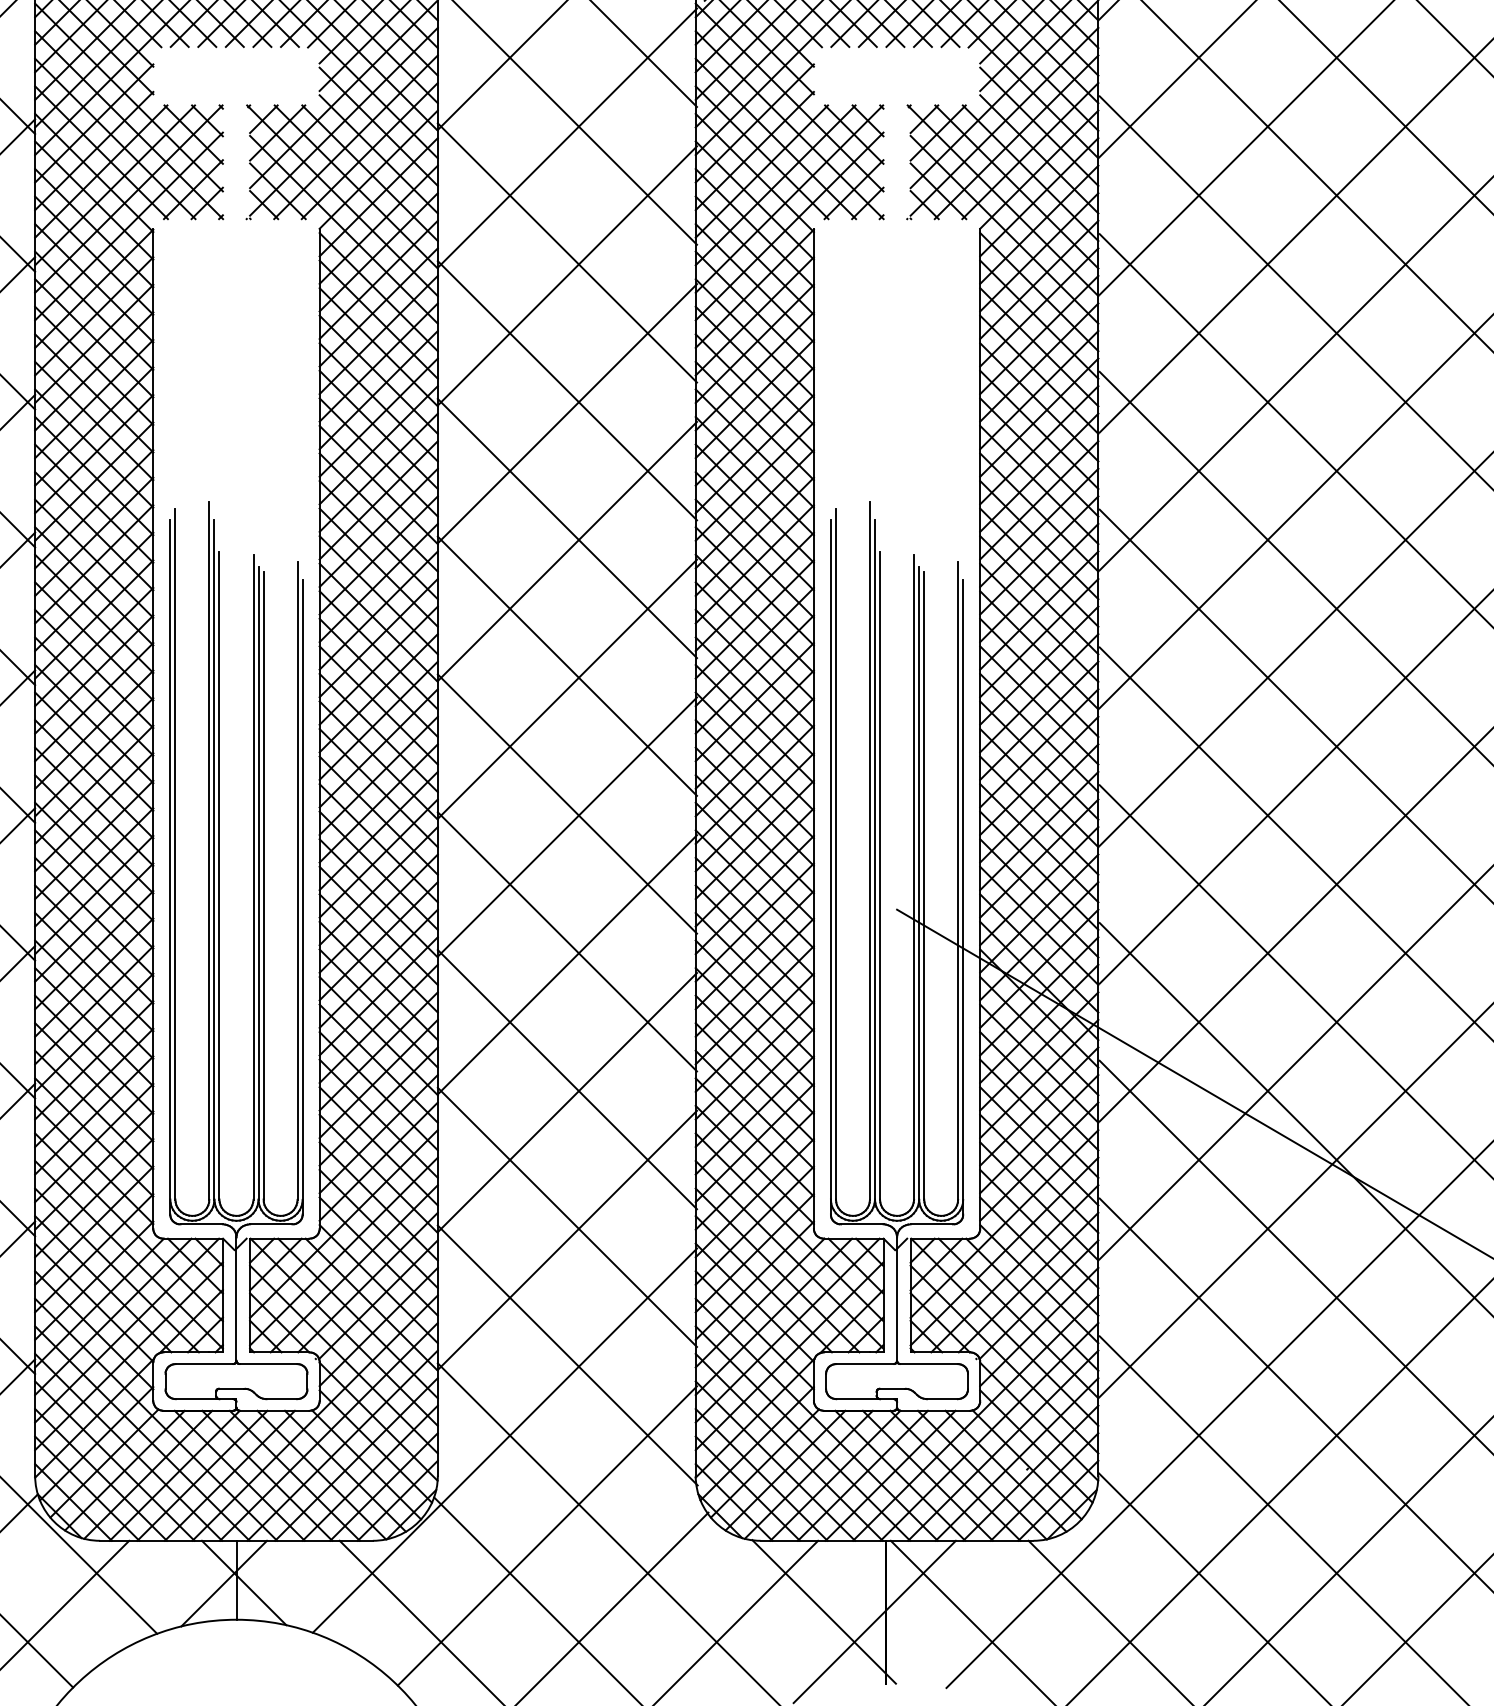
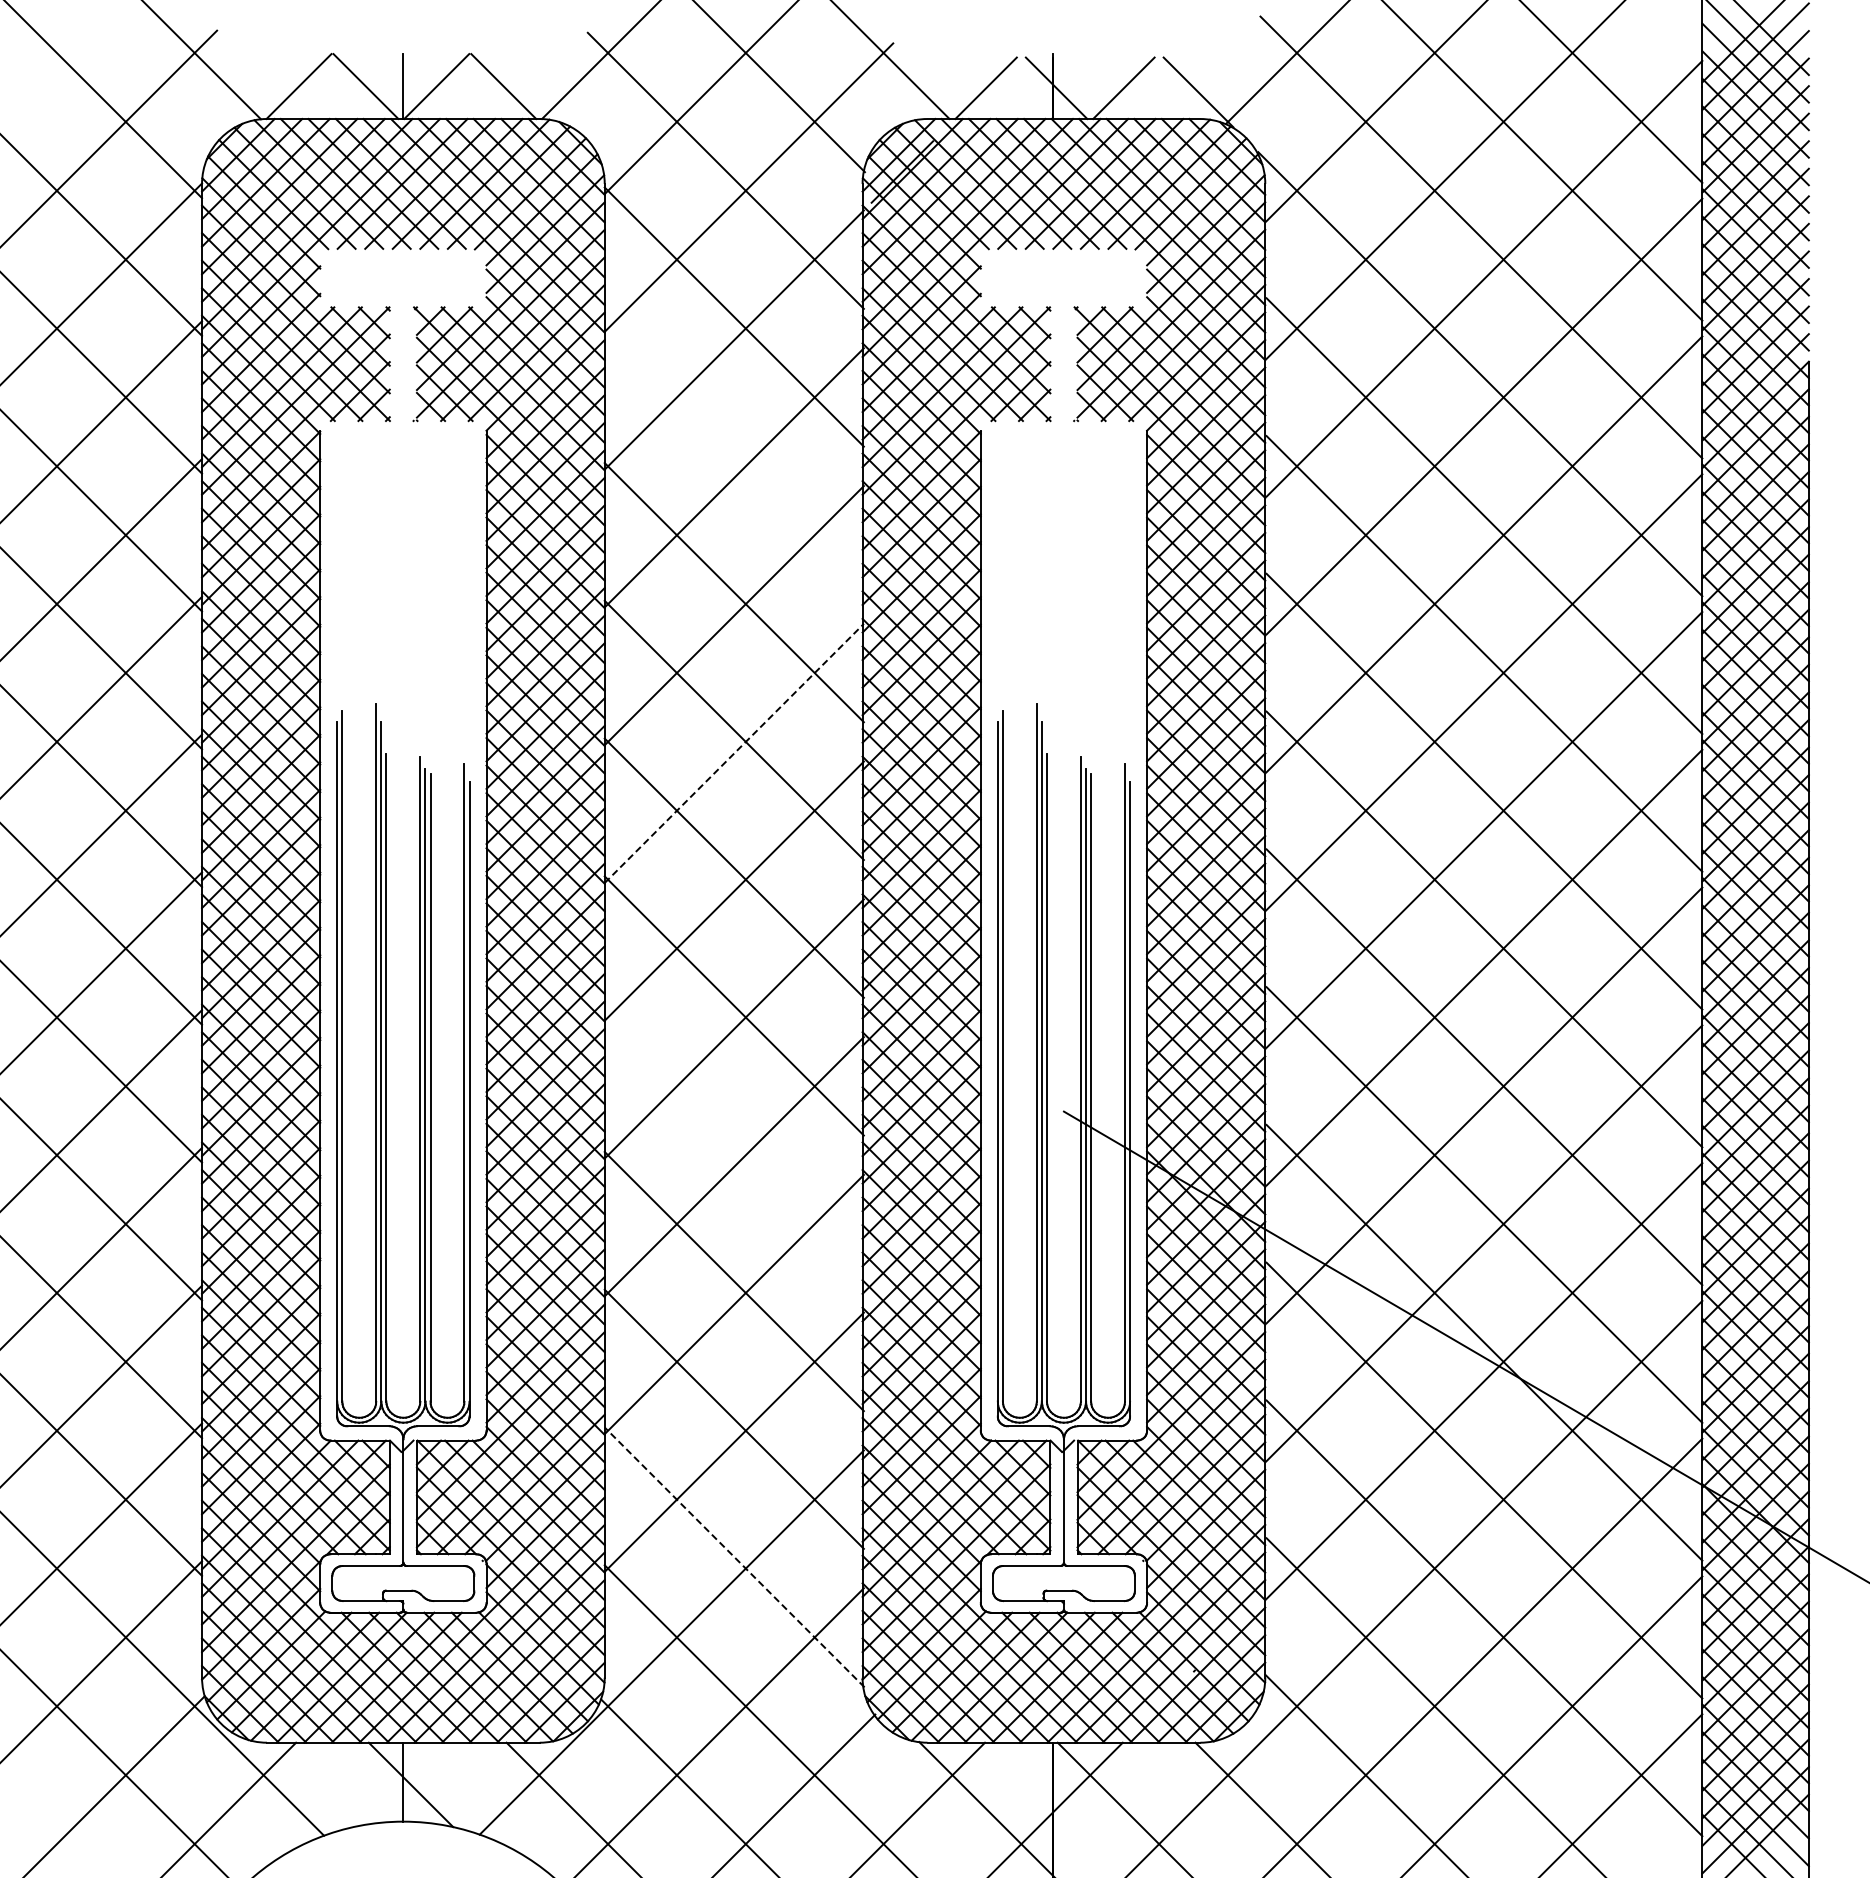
line: (566, 252) -> (733, 454), removed
line: (567, 551) -> (734, 753), solid -> dashed
line: (566, 941) -> (733, 1143), removed
line: (567, 1355) -> (734, 1557), solid -> dashed
line: (223, 1583) -> (390, 1785), removed

